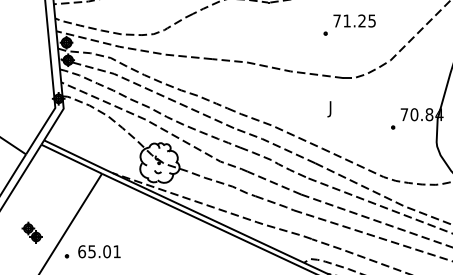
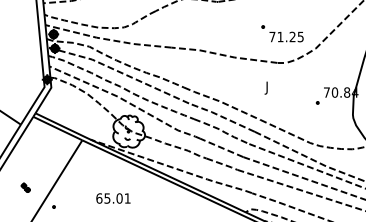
text: (354, 20) -> (286, 36), moved
part: (31, 232) -> (25, 187), size x0.6
text: (99, 251) -> (113, 198), moved

